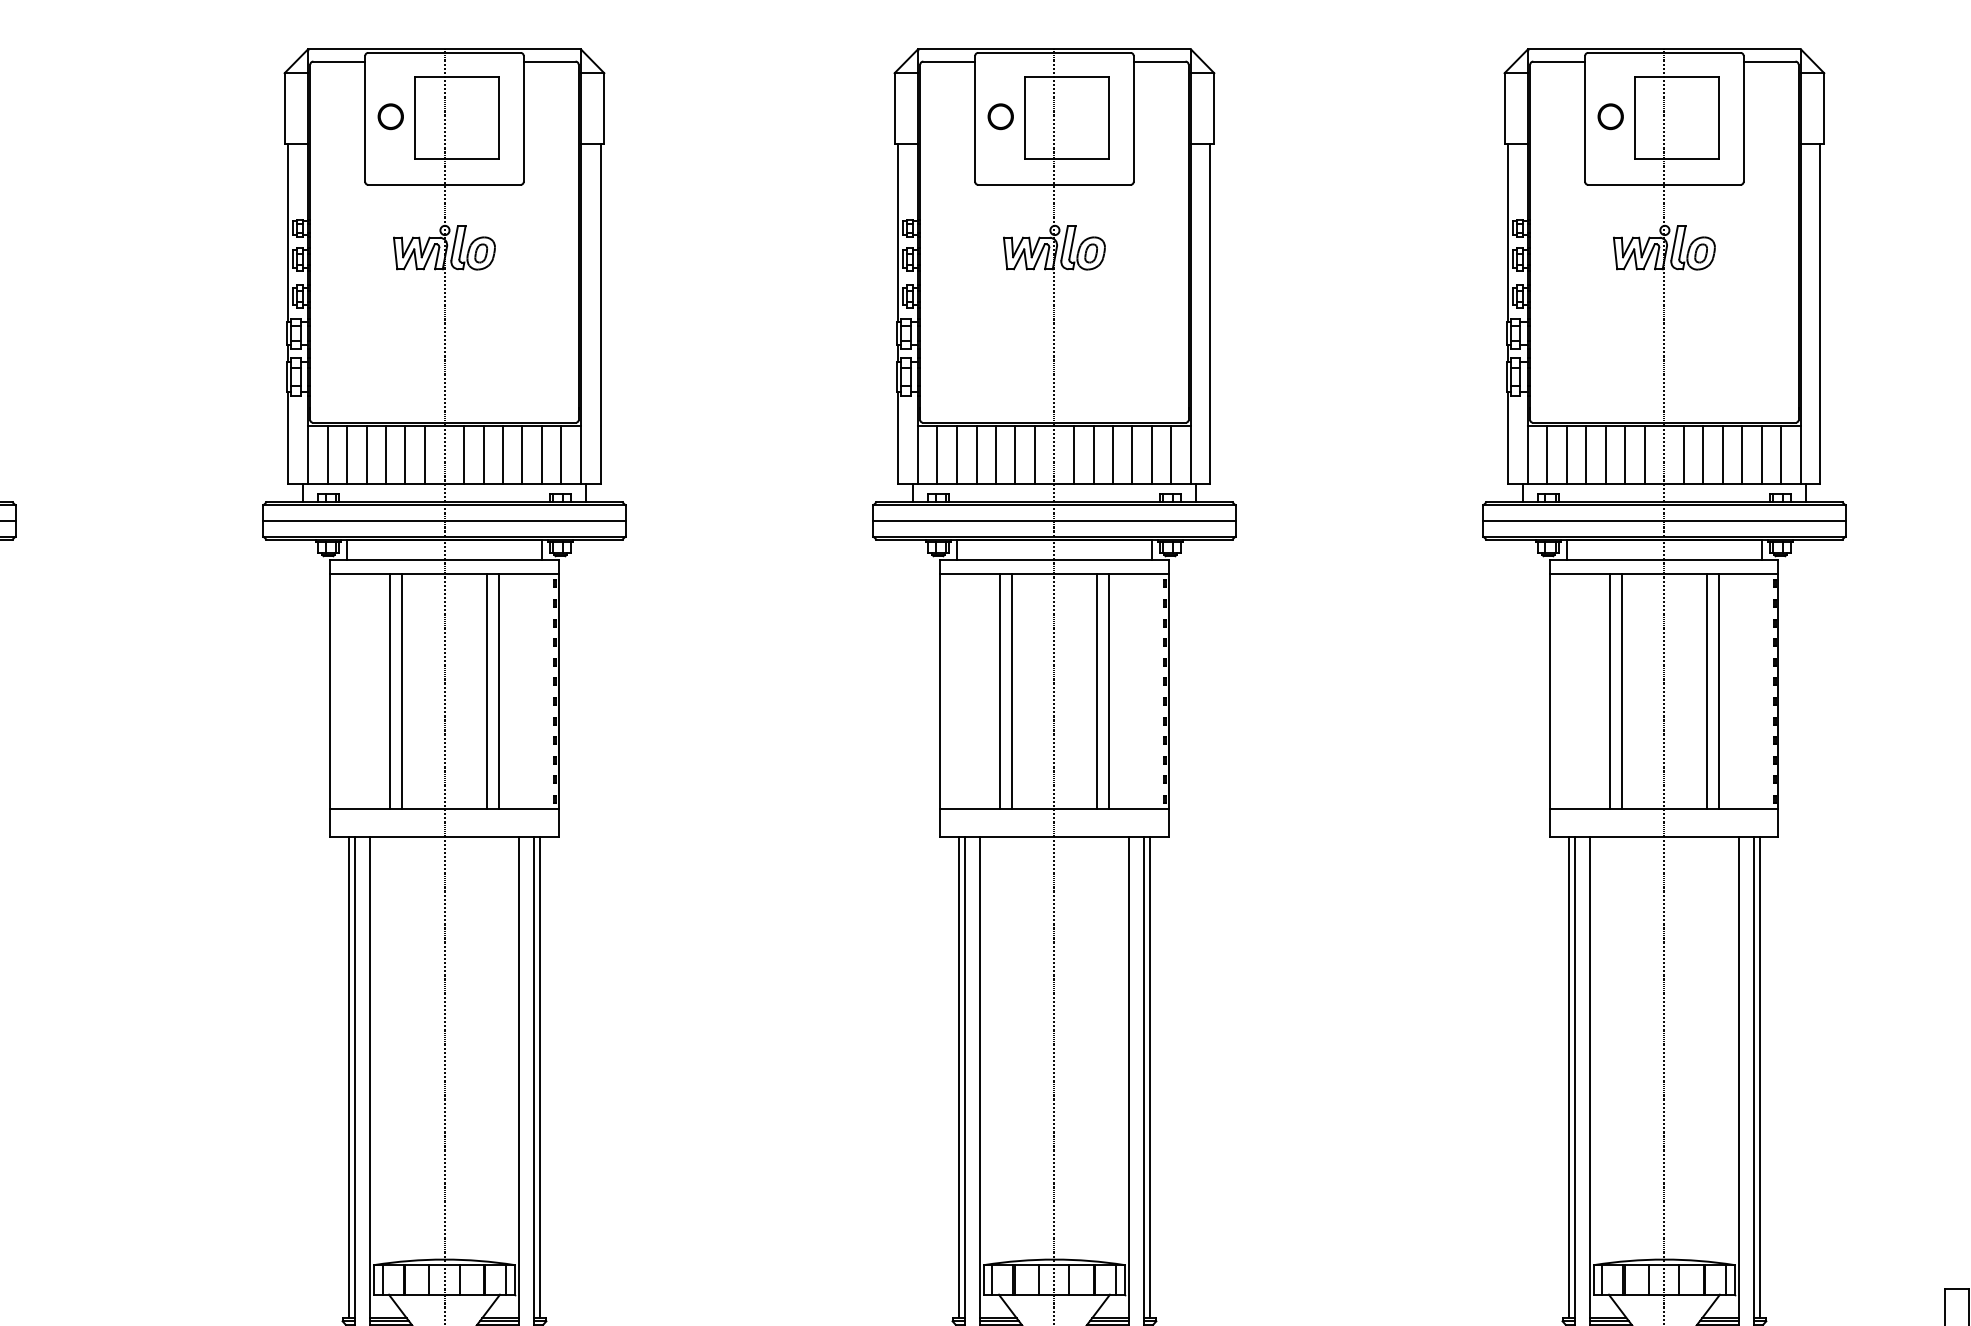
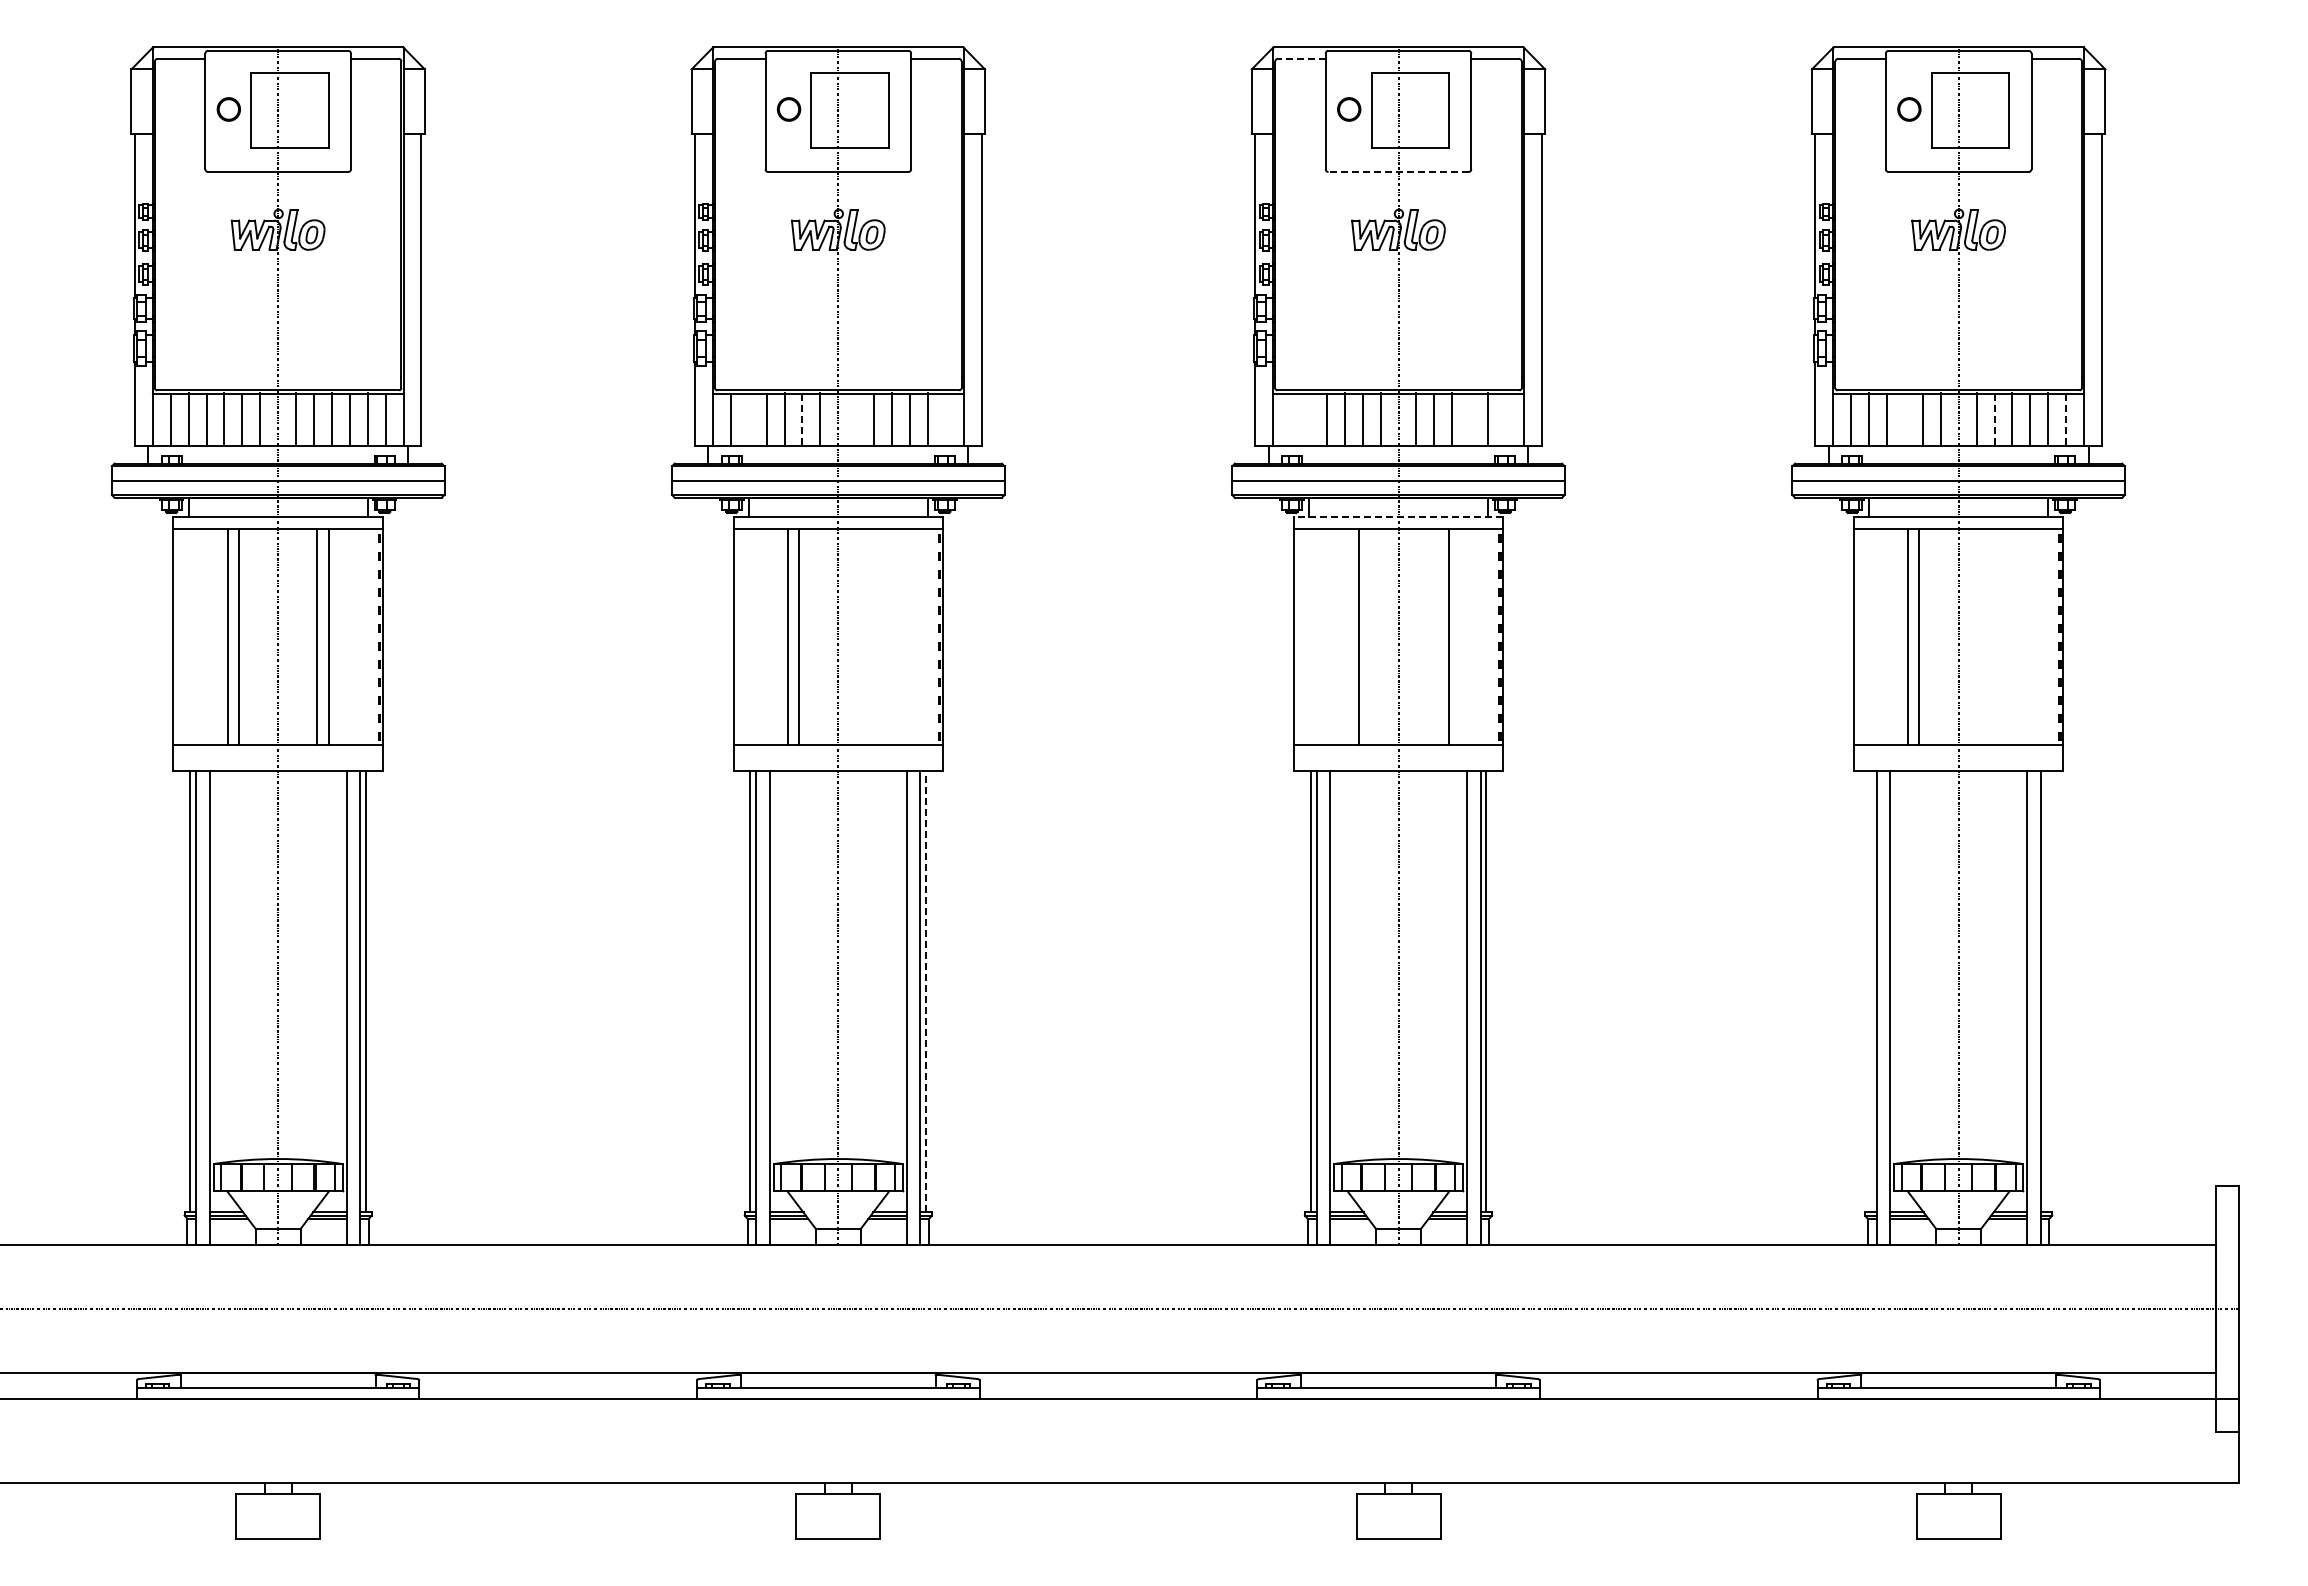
line: (948, 61) -> (1301, 58), solid -> dashed
line: (1054, 185) -> (1398, 172), solid -> dashed
line: (346, 454) -> (748, 419), removed
line: (464, 454) -> (856, 419), removed
line: (561, 454) -> (945, 419), removed
line: (937, 454) -> (1291, 419), removed
line: (956, 454) -> (1308, 419), removed
line: (1132, 454) -> (1470, 419), removed
line: (1170, 454) -> (1505, 419), removed
line: (1605, 454) -> (1904, 419), removed
line: (405, 455) -> (802, 420), solid -> dashed
line: (1703, 455) -> (1994, 420), solid -> dashed
line: (1781, 455) -> (2066, 420), solid -> dashed
line: (1054, 559) -> (1398, 516), solid -> dashed
line: (487, 691) -> (877, 637), removed
line: (499, 691) -> (888, 637), removed
line: (1000, 691) -> (1348, 637), removed
line: (1096, 691) -> (1437, 637), removed
line: (1706, 691) -> (1997, 637), removed
line: (1719, 691) -> (2009, 637), removed
line: (540, 1077) -> (926, 991), solid -> dashed
line: (1568, 1077) -> (1870, 991), removed
line: (1760, 1077) -> (2046, 991), removed

